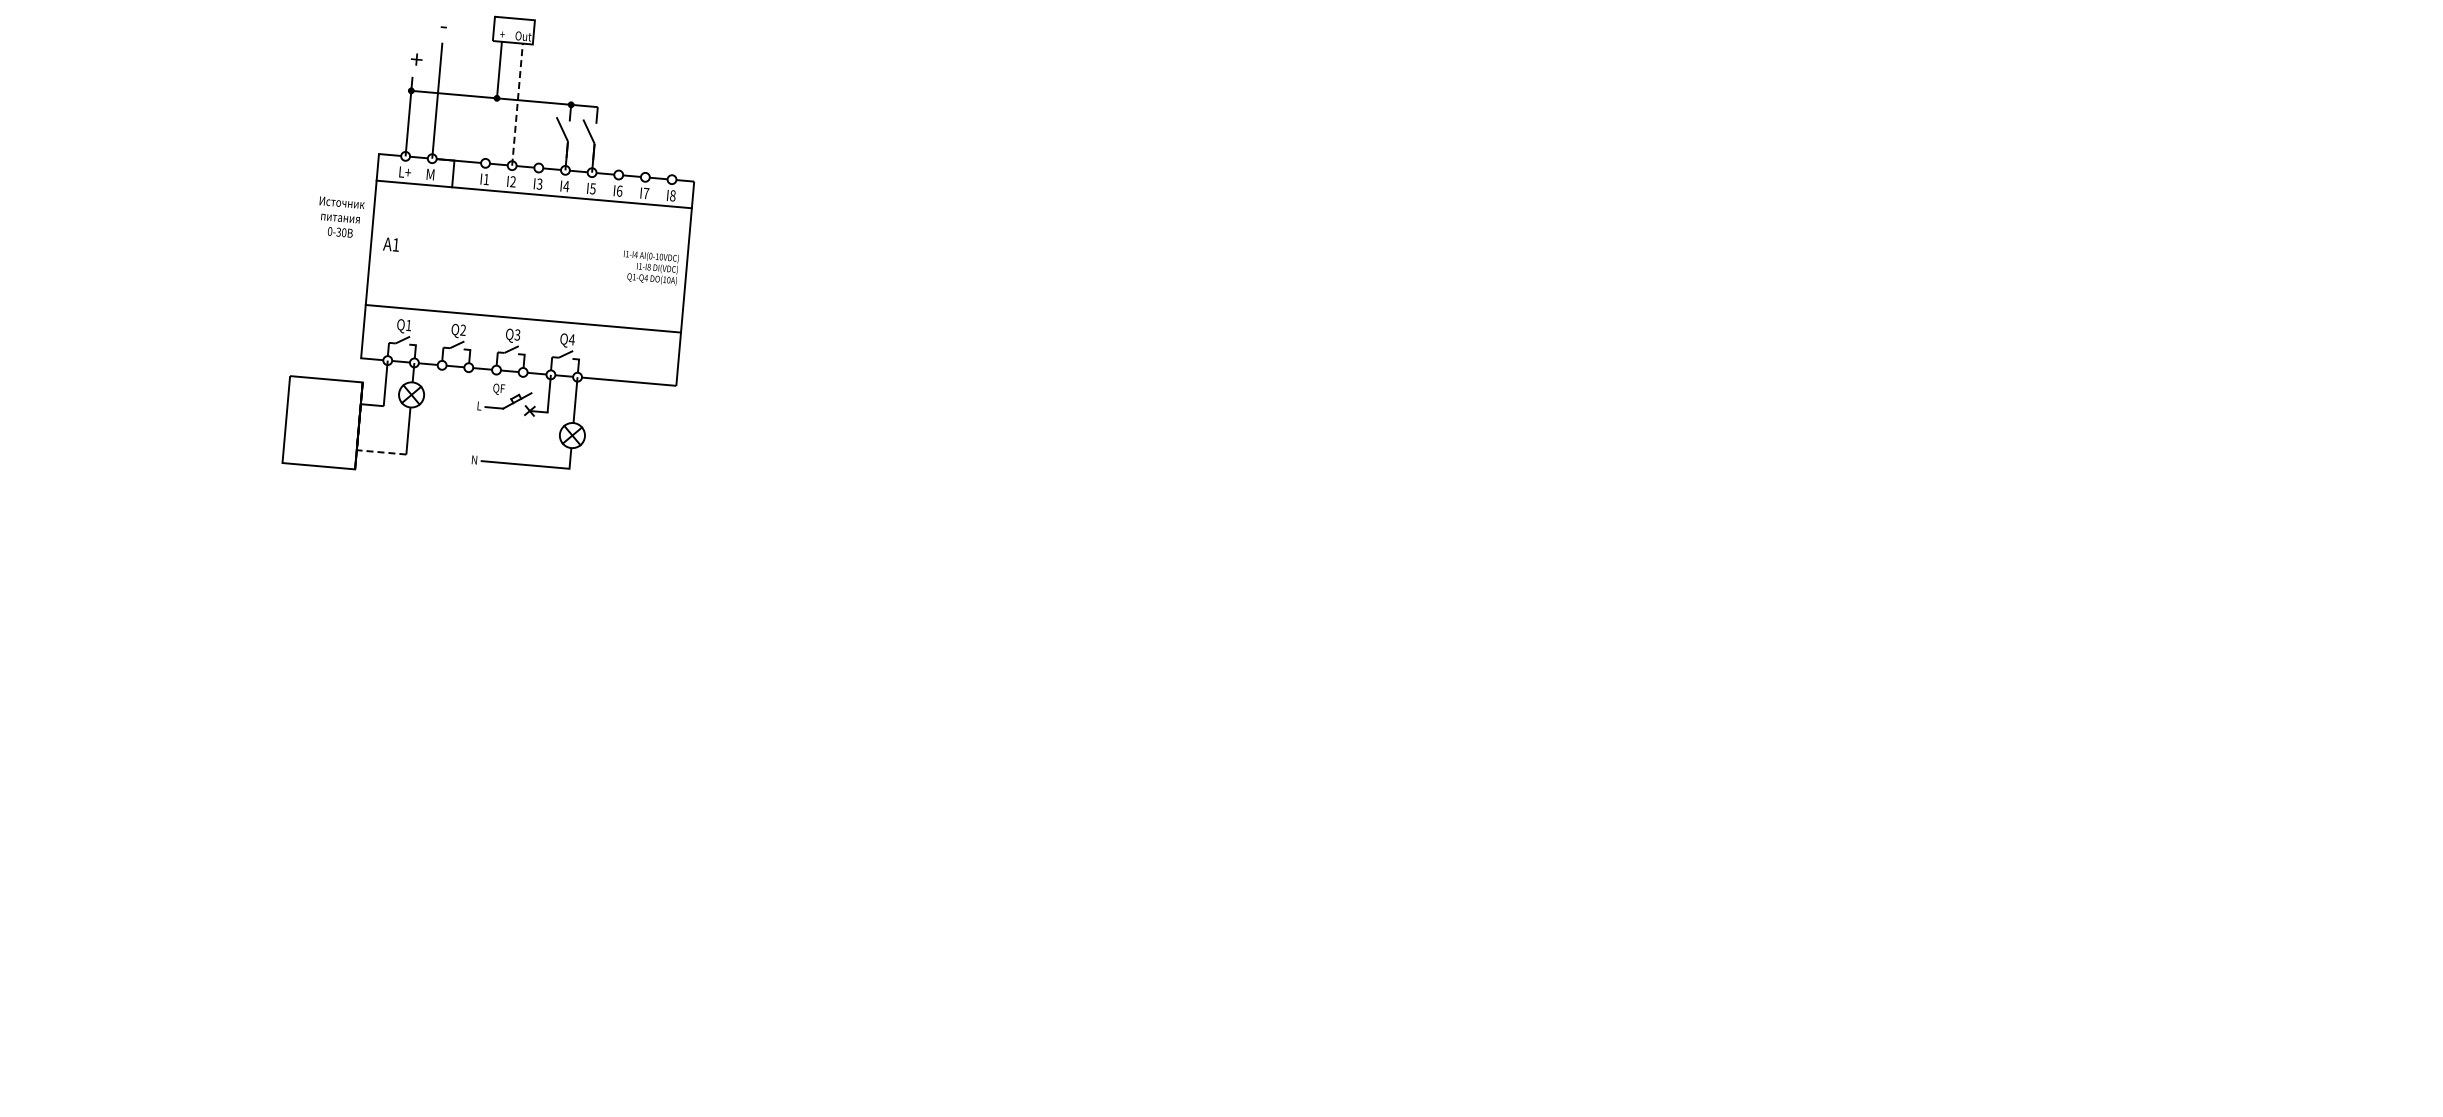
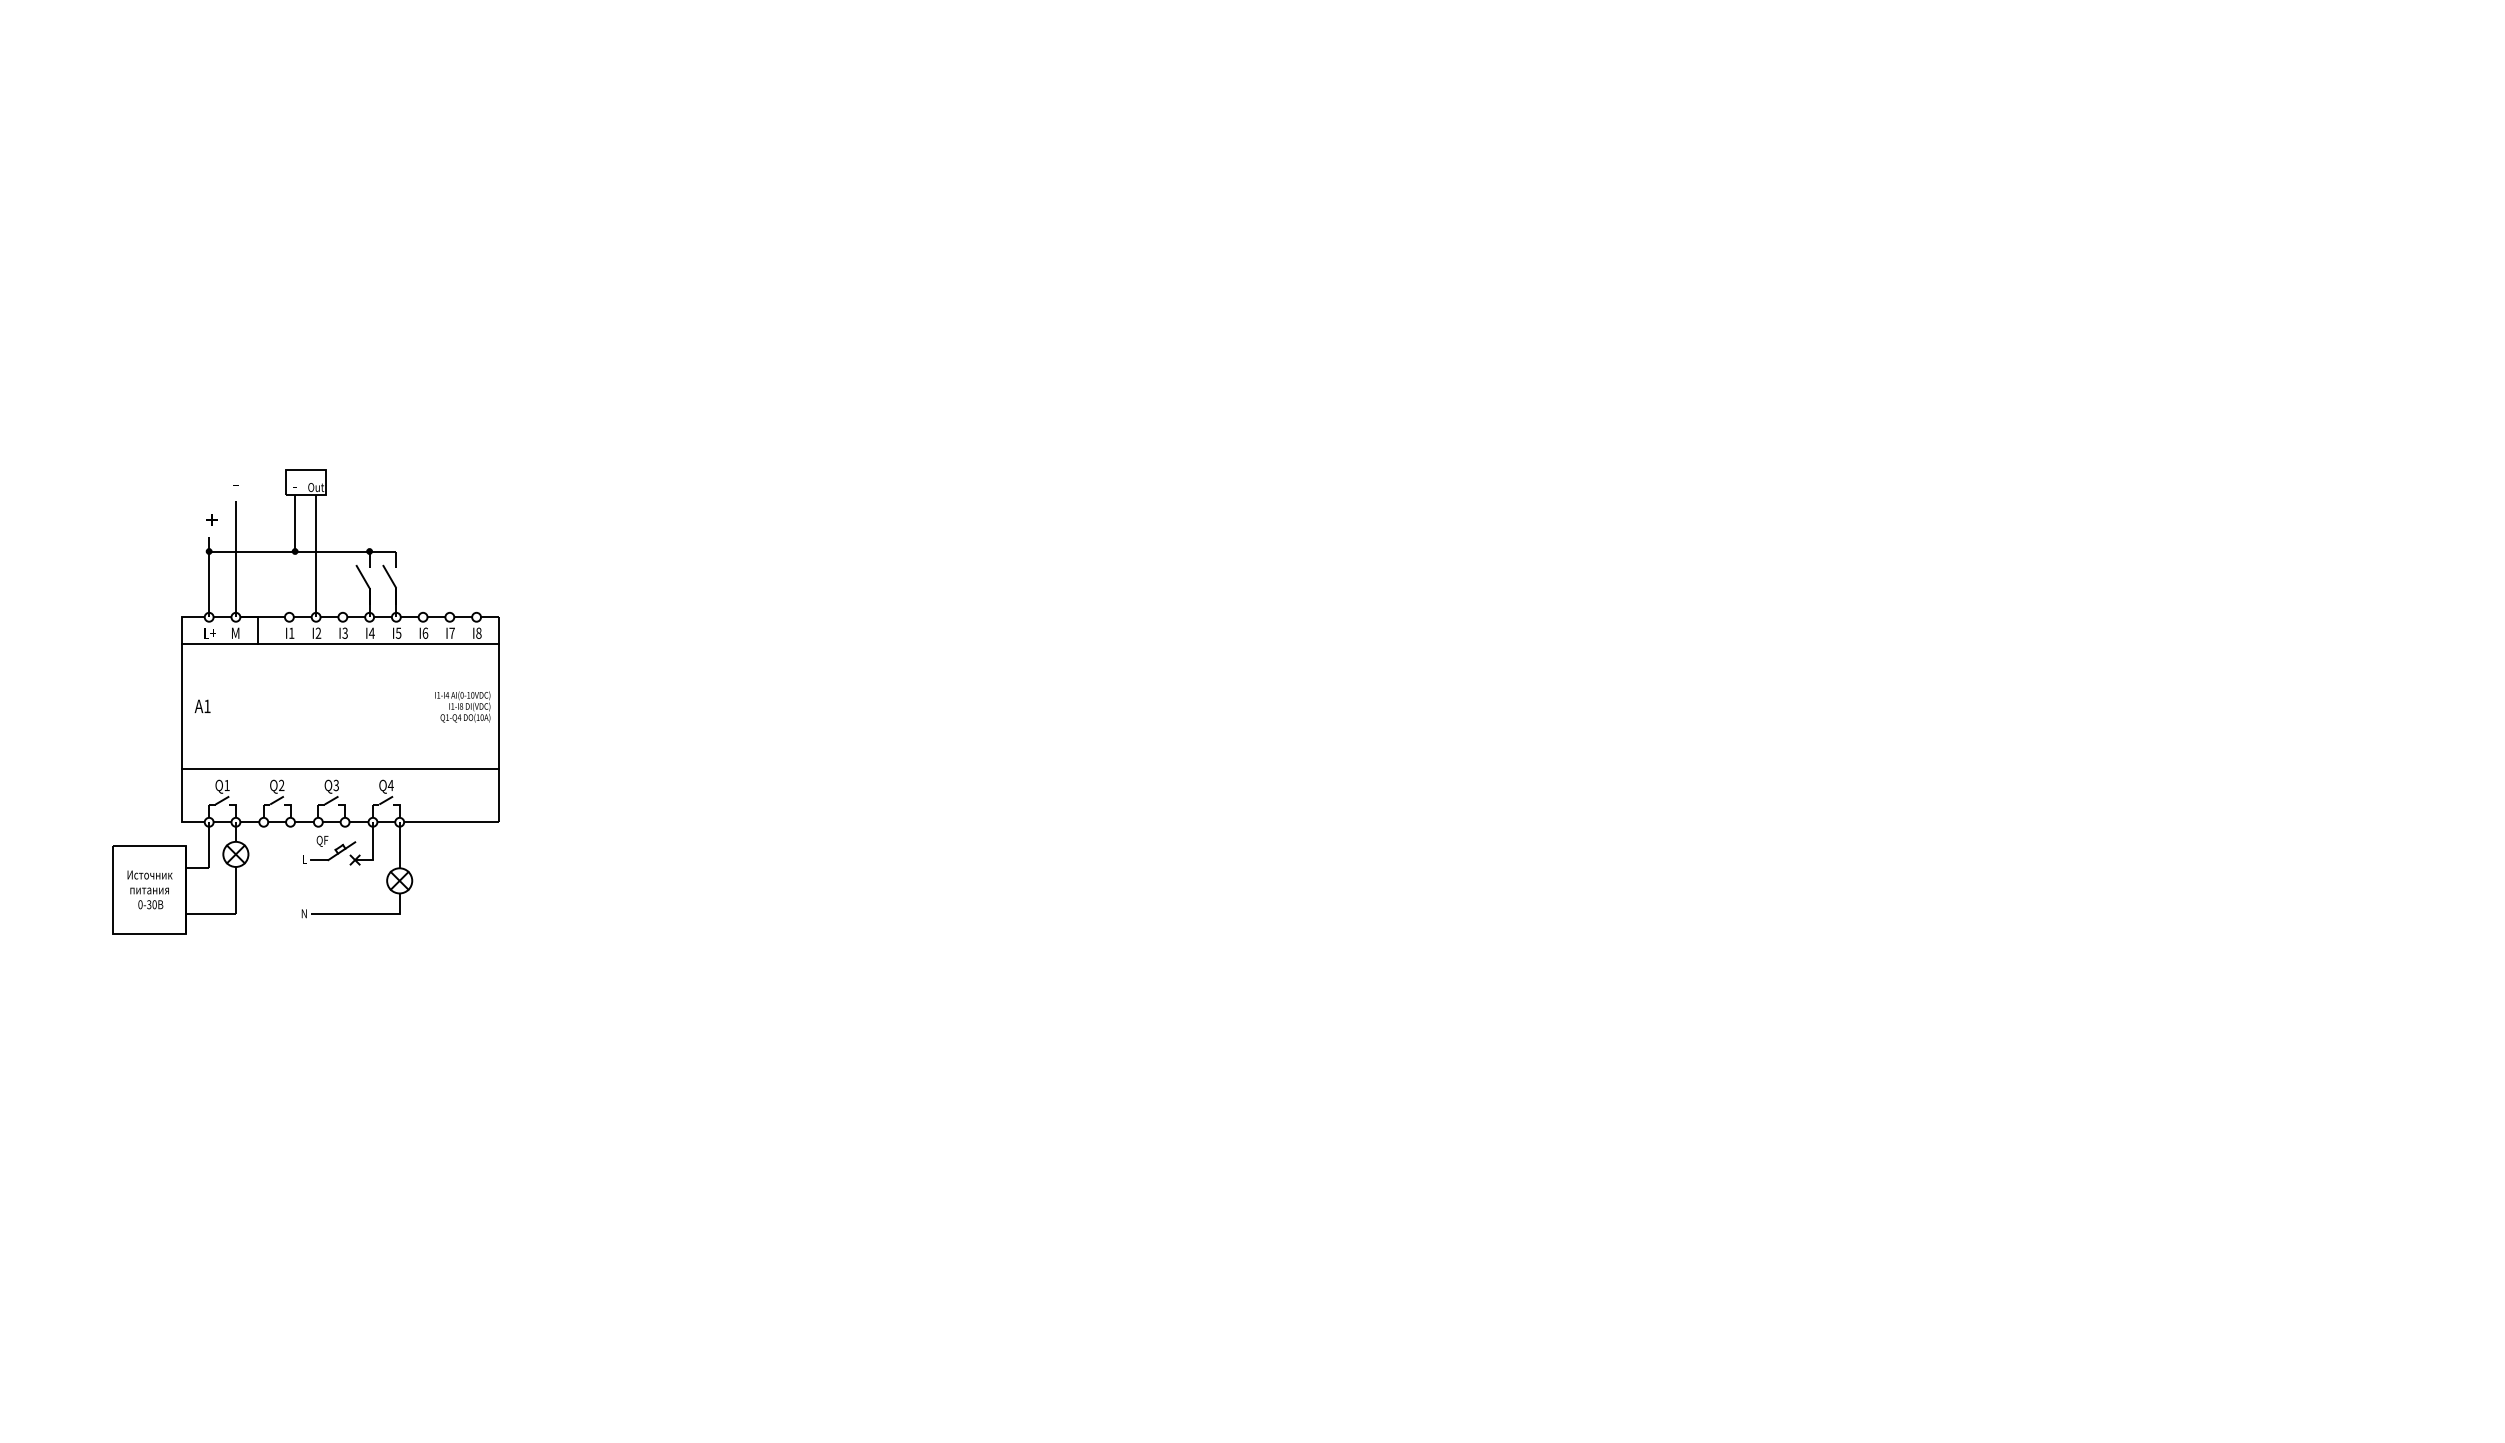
line: (517, 104) -> (316, 555), dashed -> solid
text: (340, 217) -> (149, 889), moved
line: (382, 452) -> (211, 914), dashed -> solid

